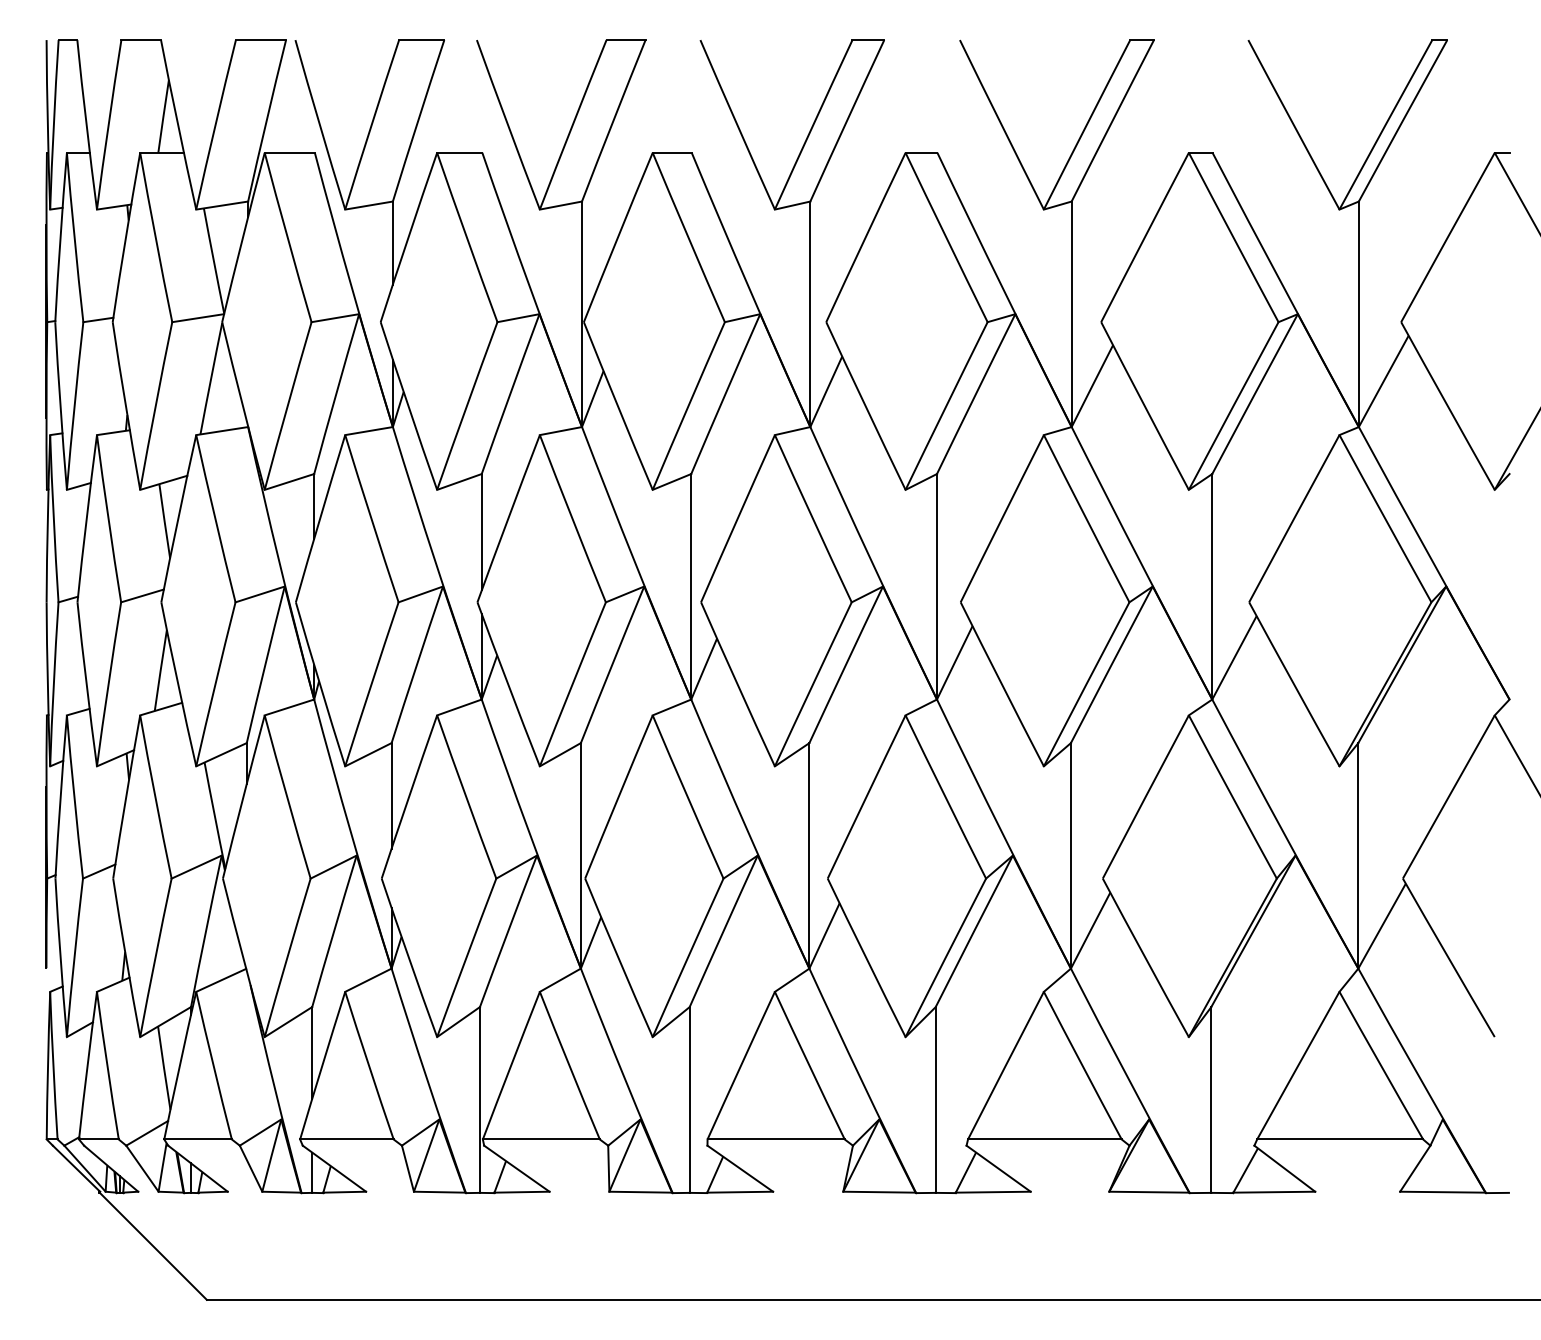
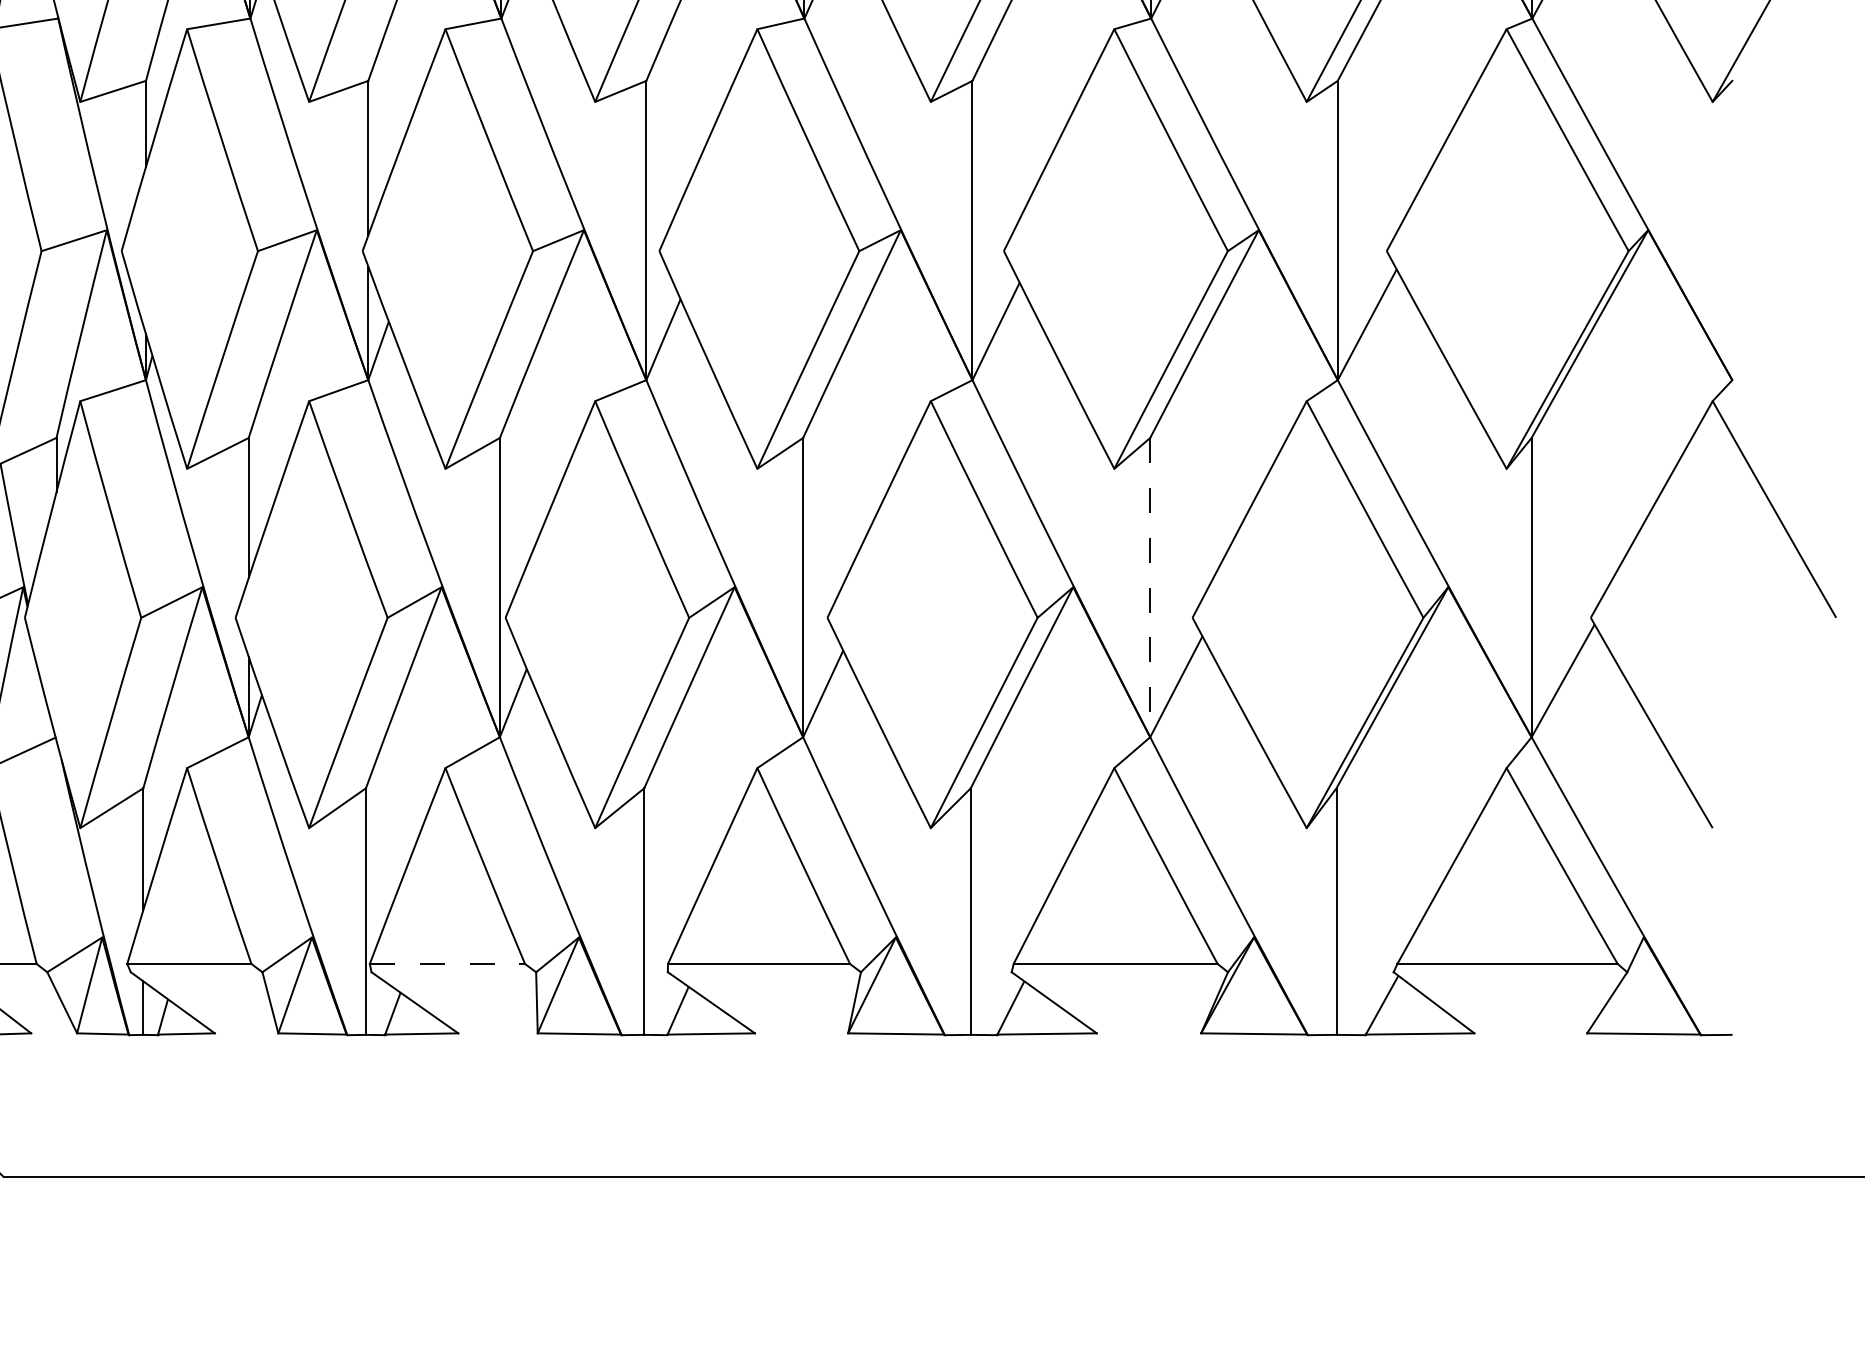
line: (1070, 855) -> (1149, 587), solid -> dashed
line: (541, 1139) -> (447, 964), solid -> dashed

